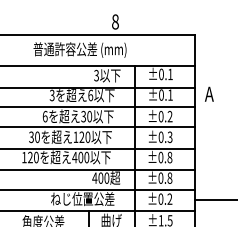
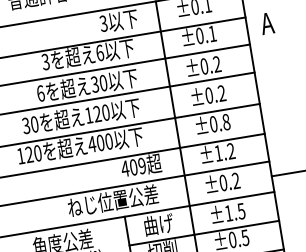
text: (169, 137) -> (221, 93), ±0.3 -> ±0.2
text: (106, 177) -> (141, 165), 400 -> 409
text: (165, 177) -> (224, 151), ±0.8 -> ±1.2

